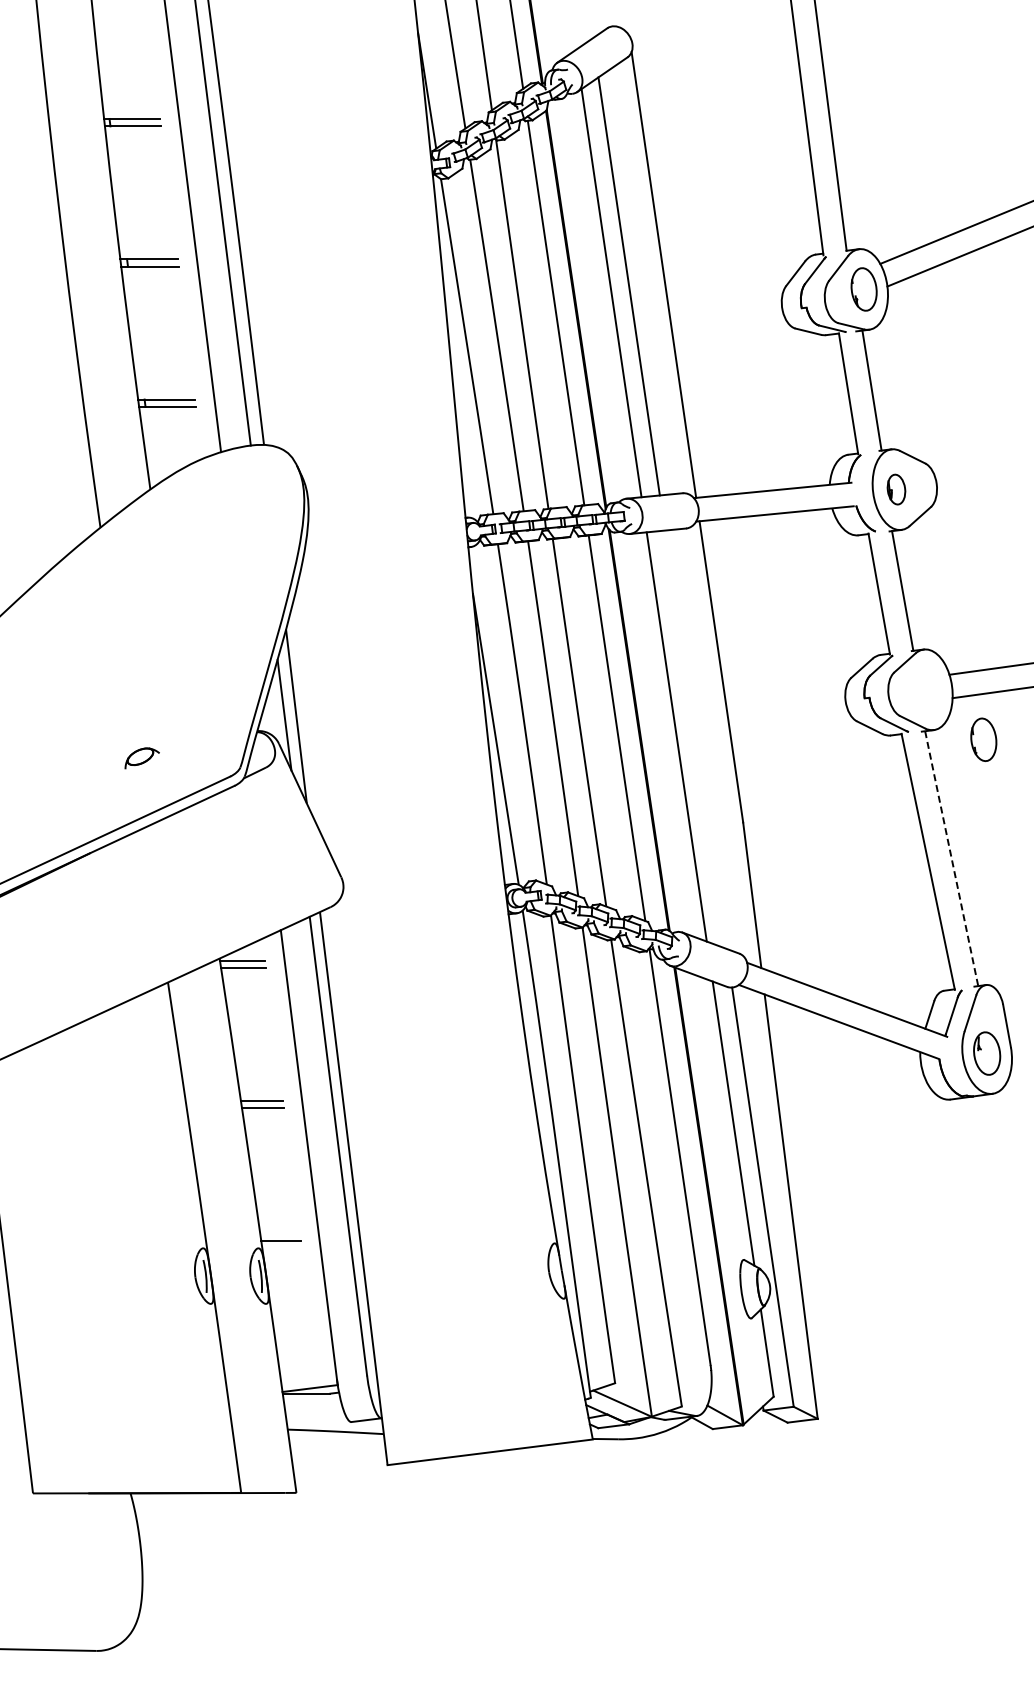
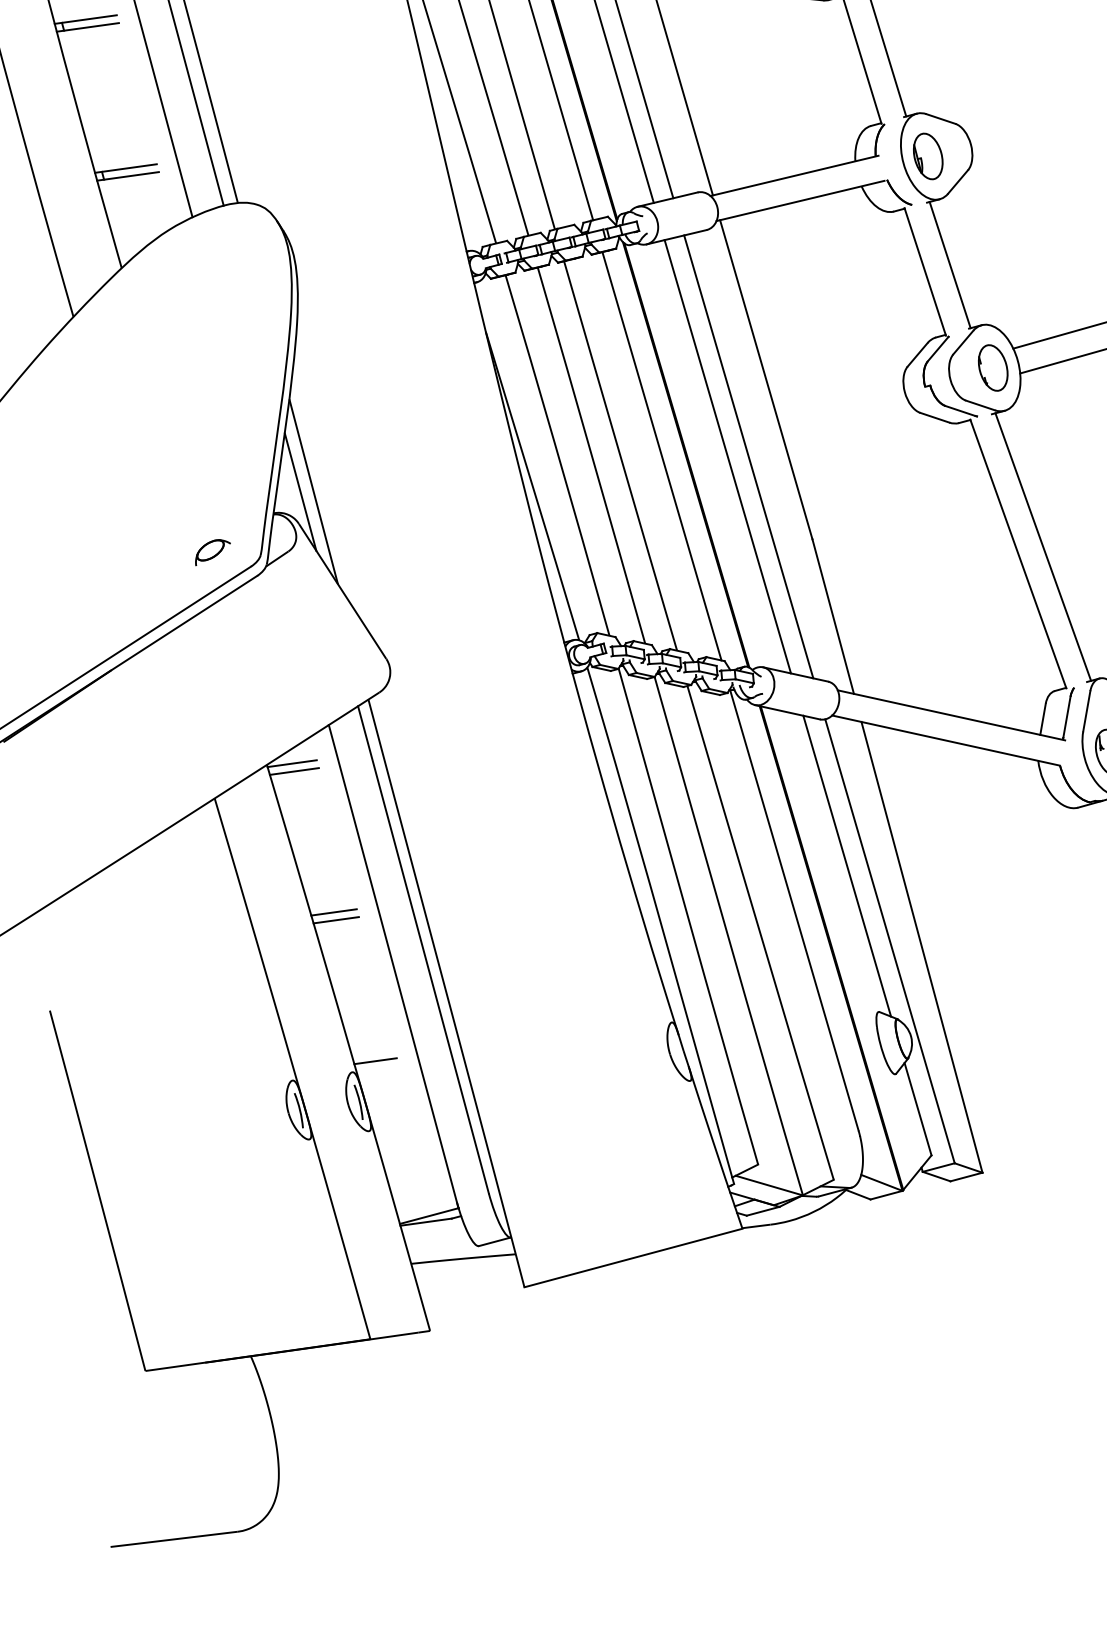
part: (896, 489) -> (928, 156), size x1.43
line: (695, 739) -> (748, 456), added
part: (983, 739) -> (992, 367), moved
part: (141, 758) -> (211, 552), moved
line: (951, 859) -> (1043, 548), dashed -> solid

